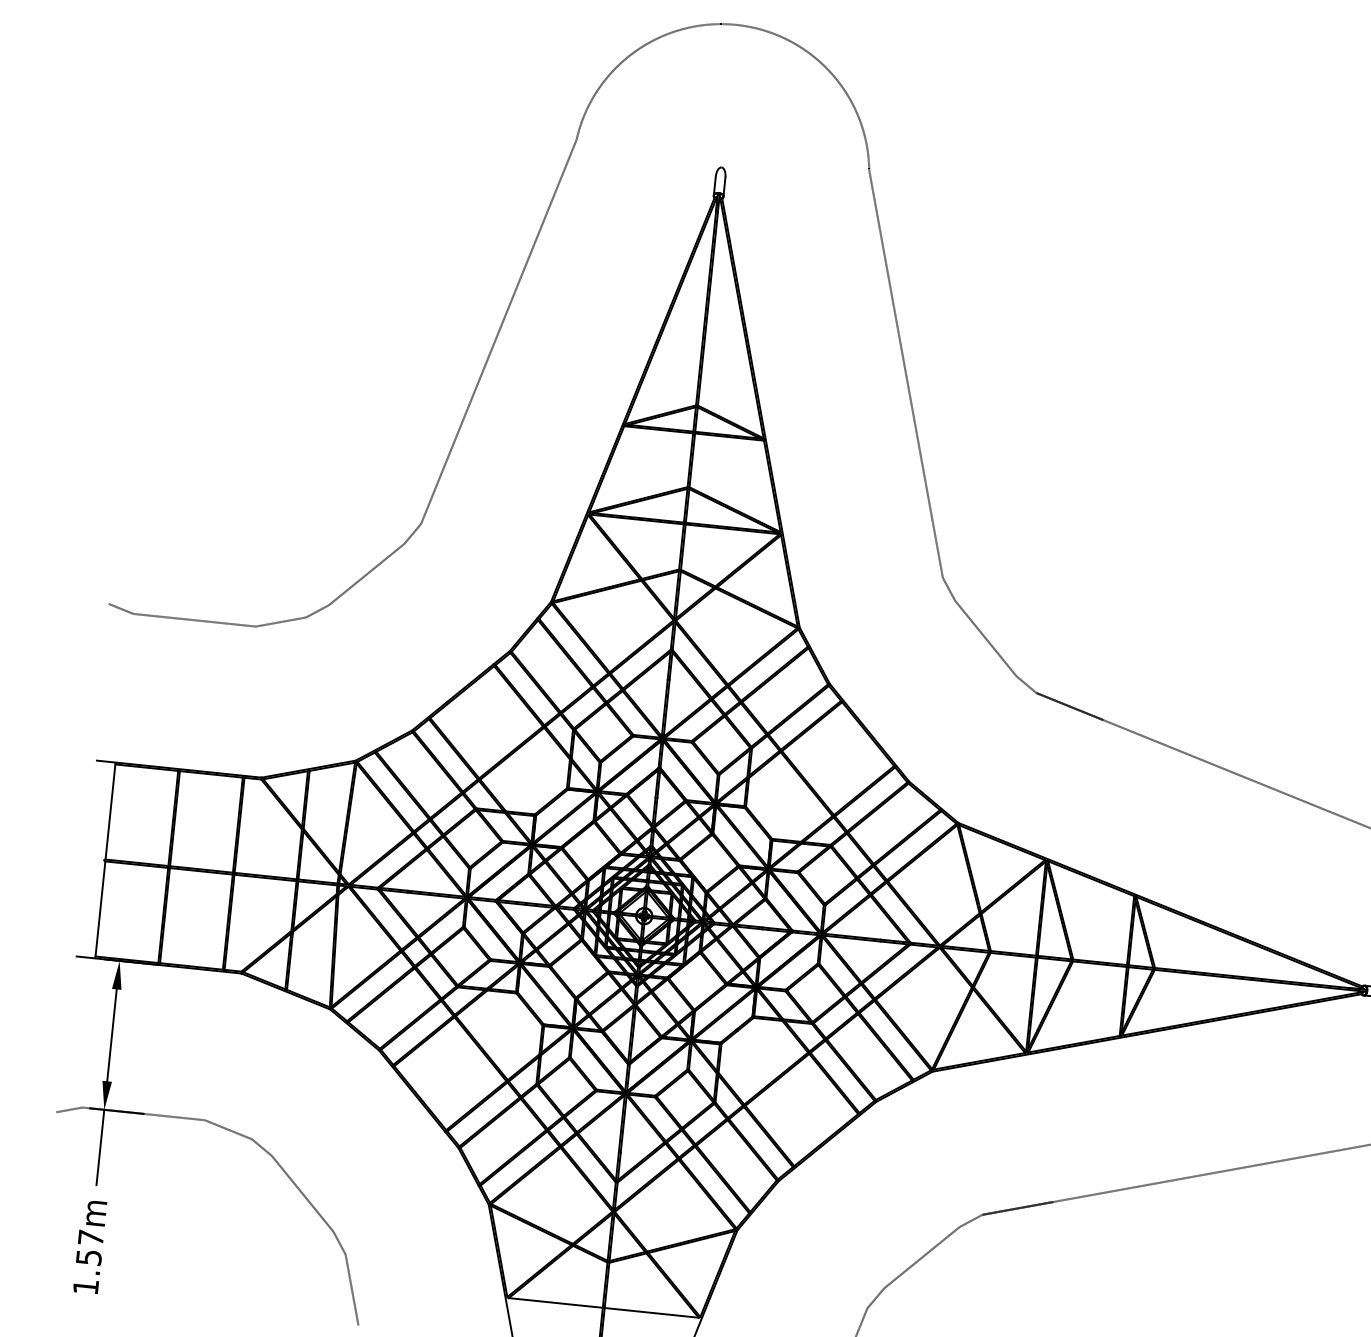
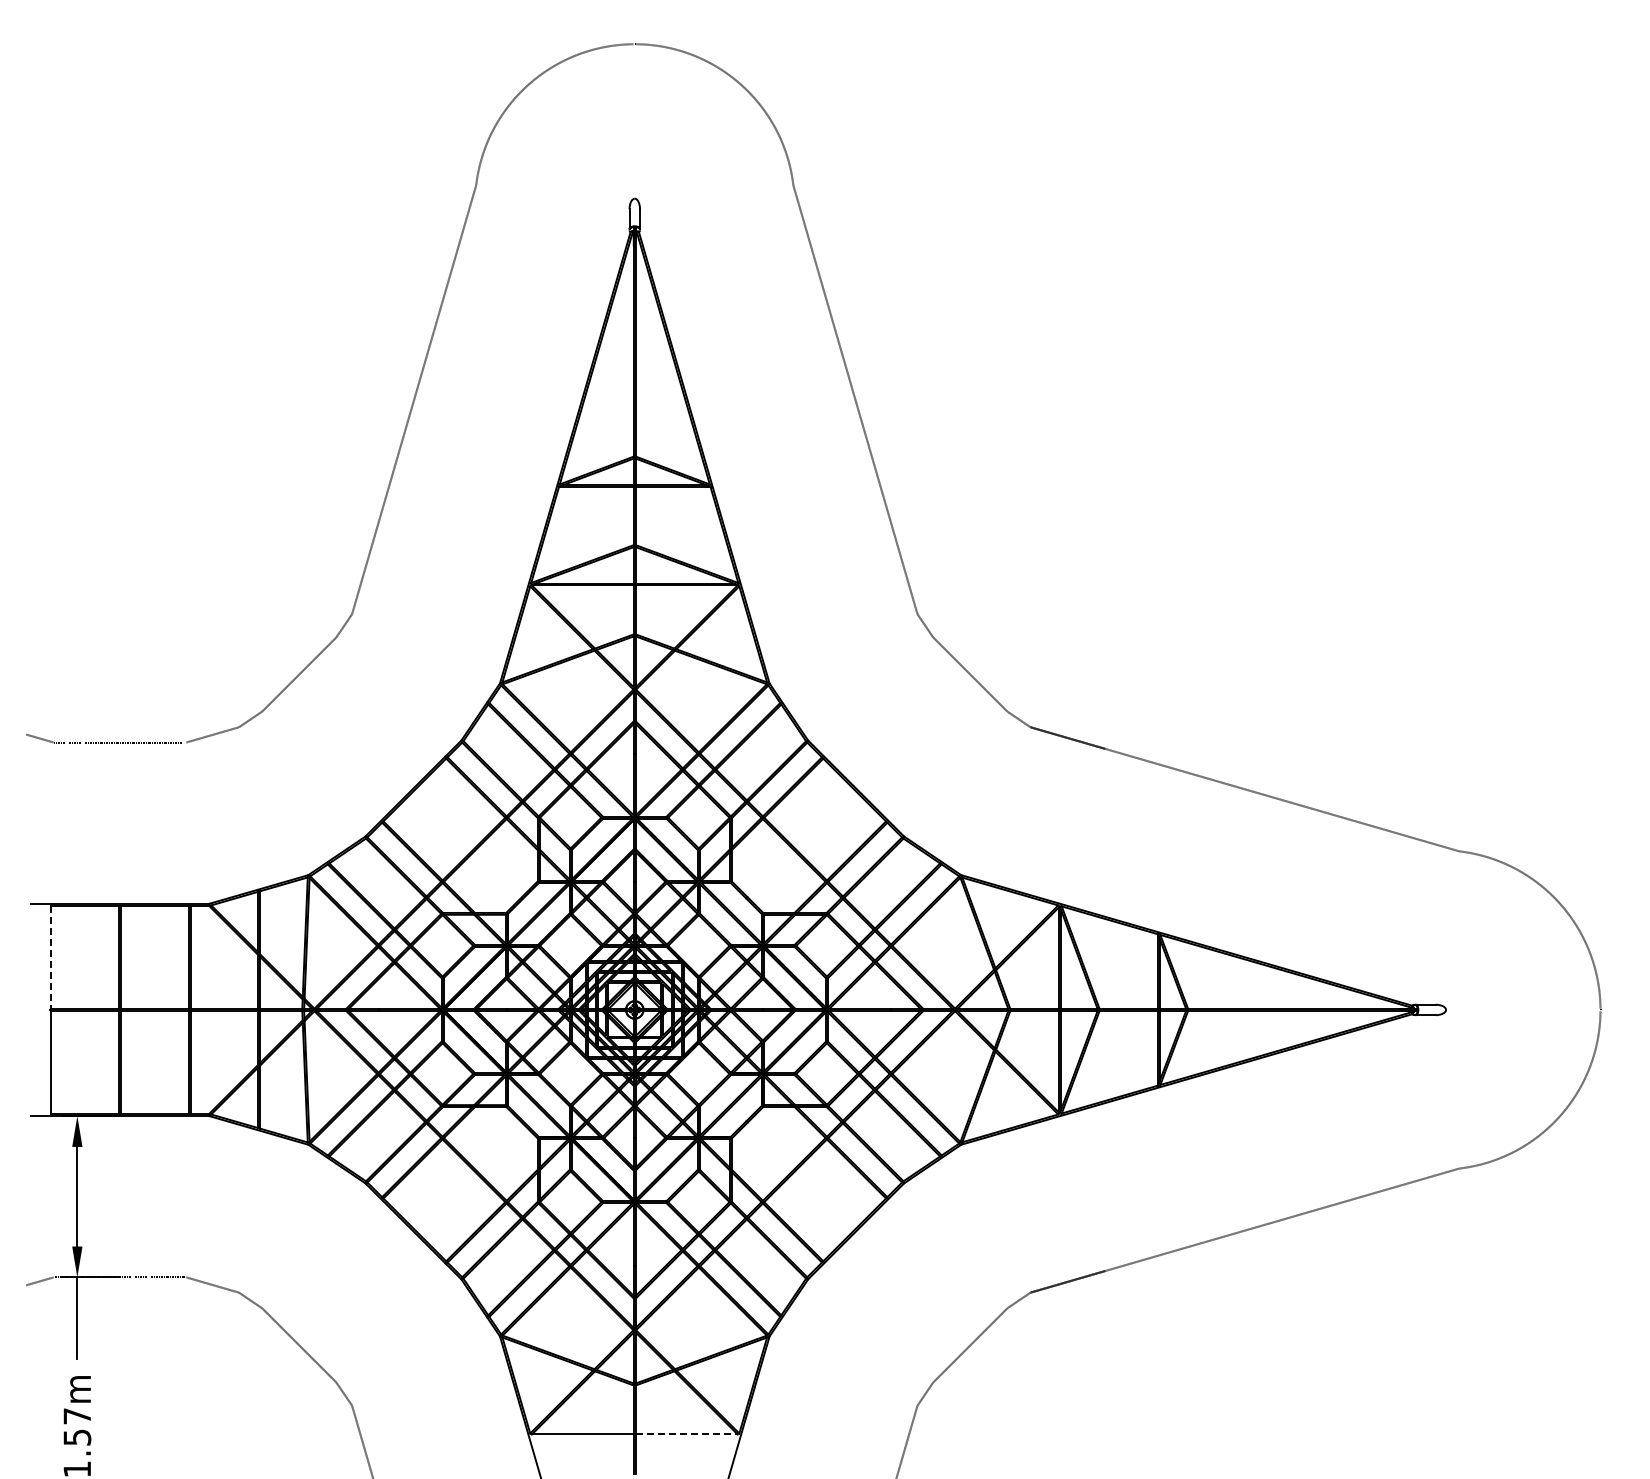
line: (110, 812) -> (50, 957), solid -> dashed
line: (651, 1312) -> (686, 1434), solid -> dashed

